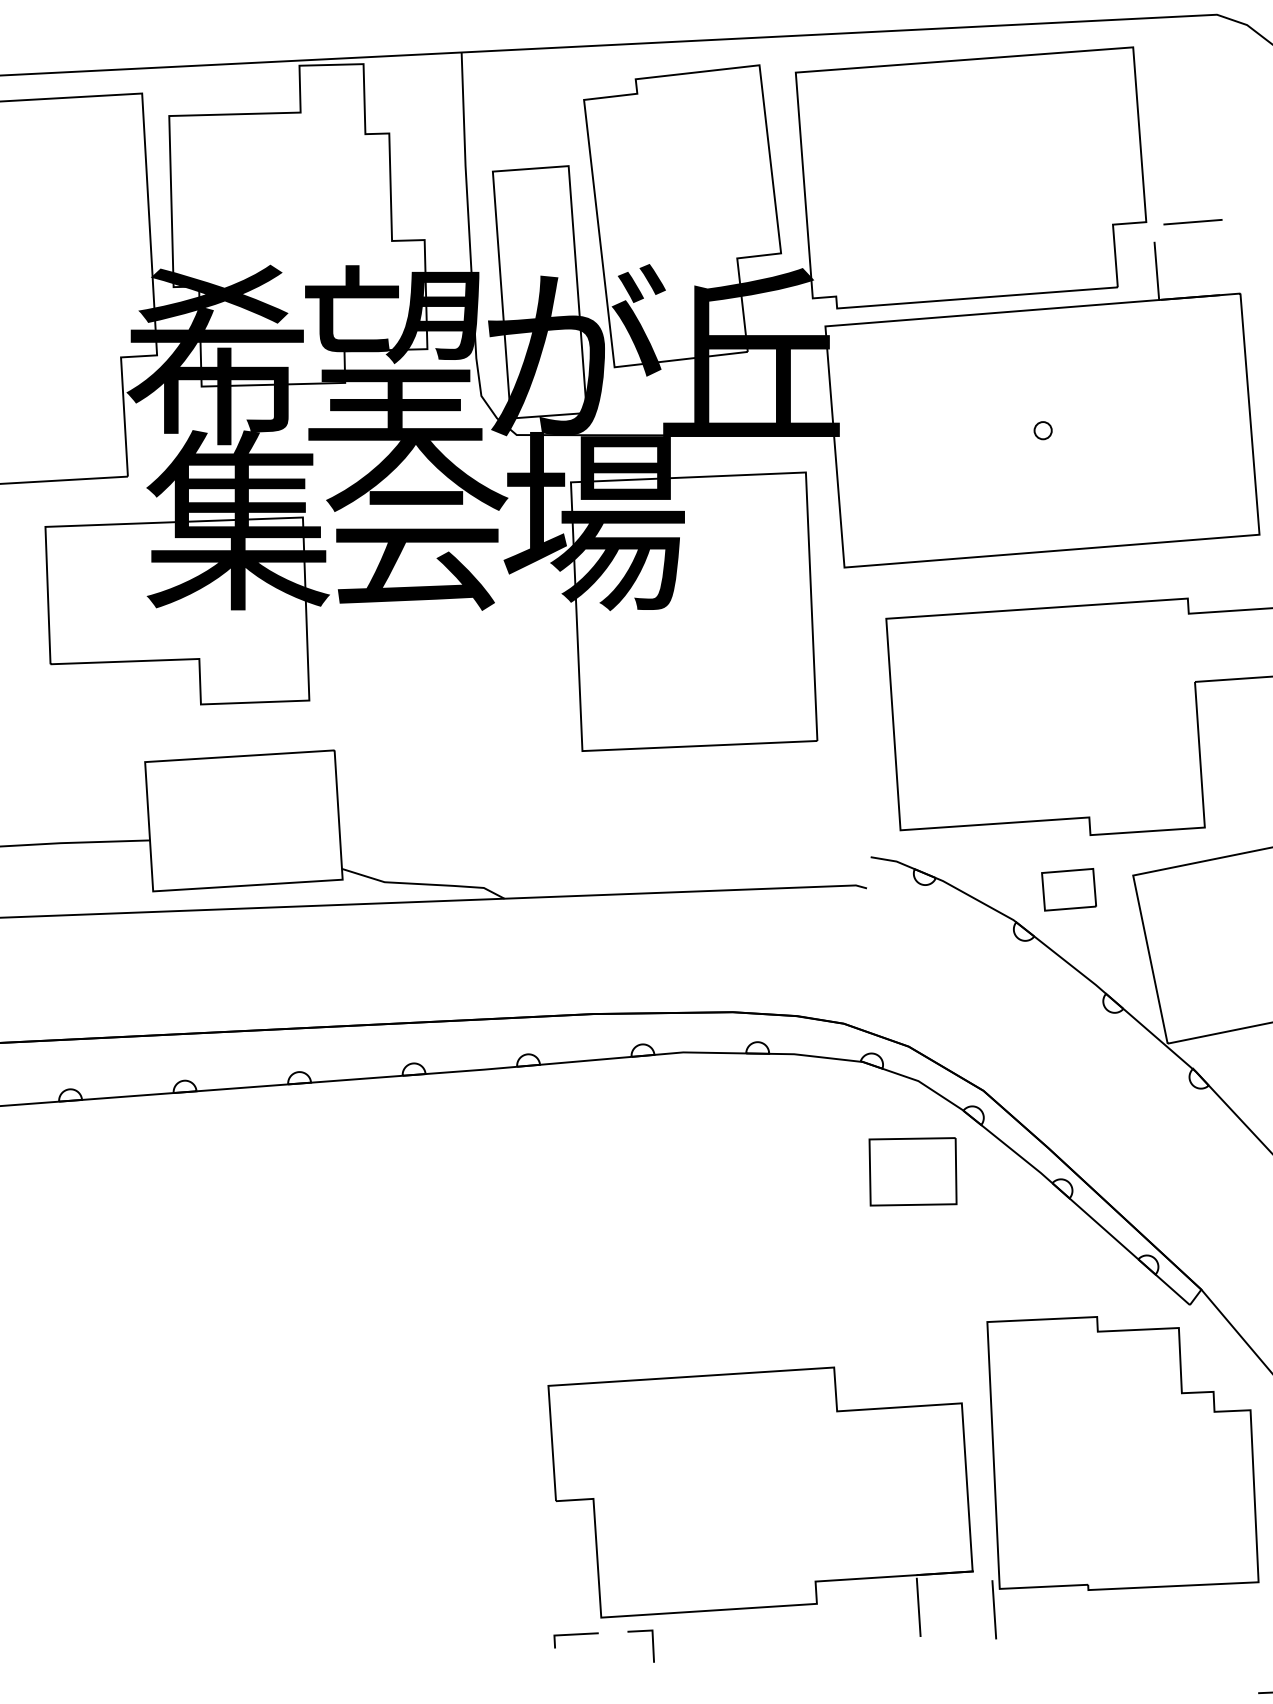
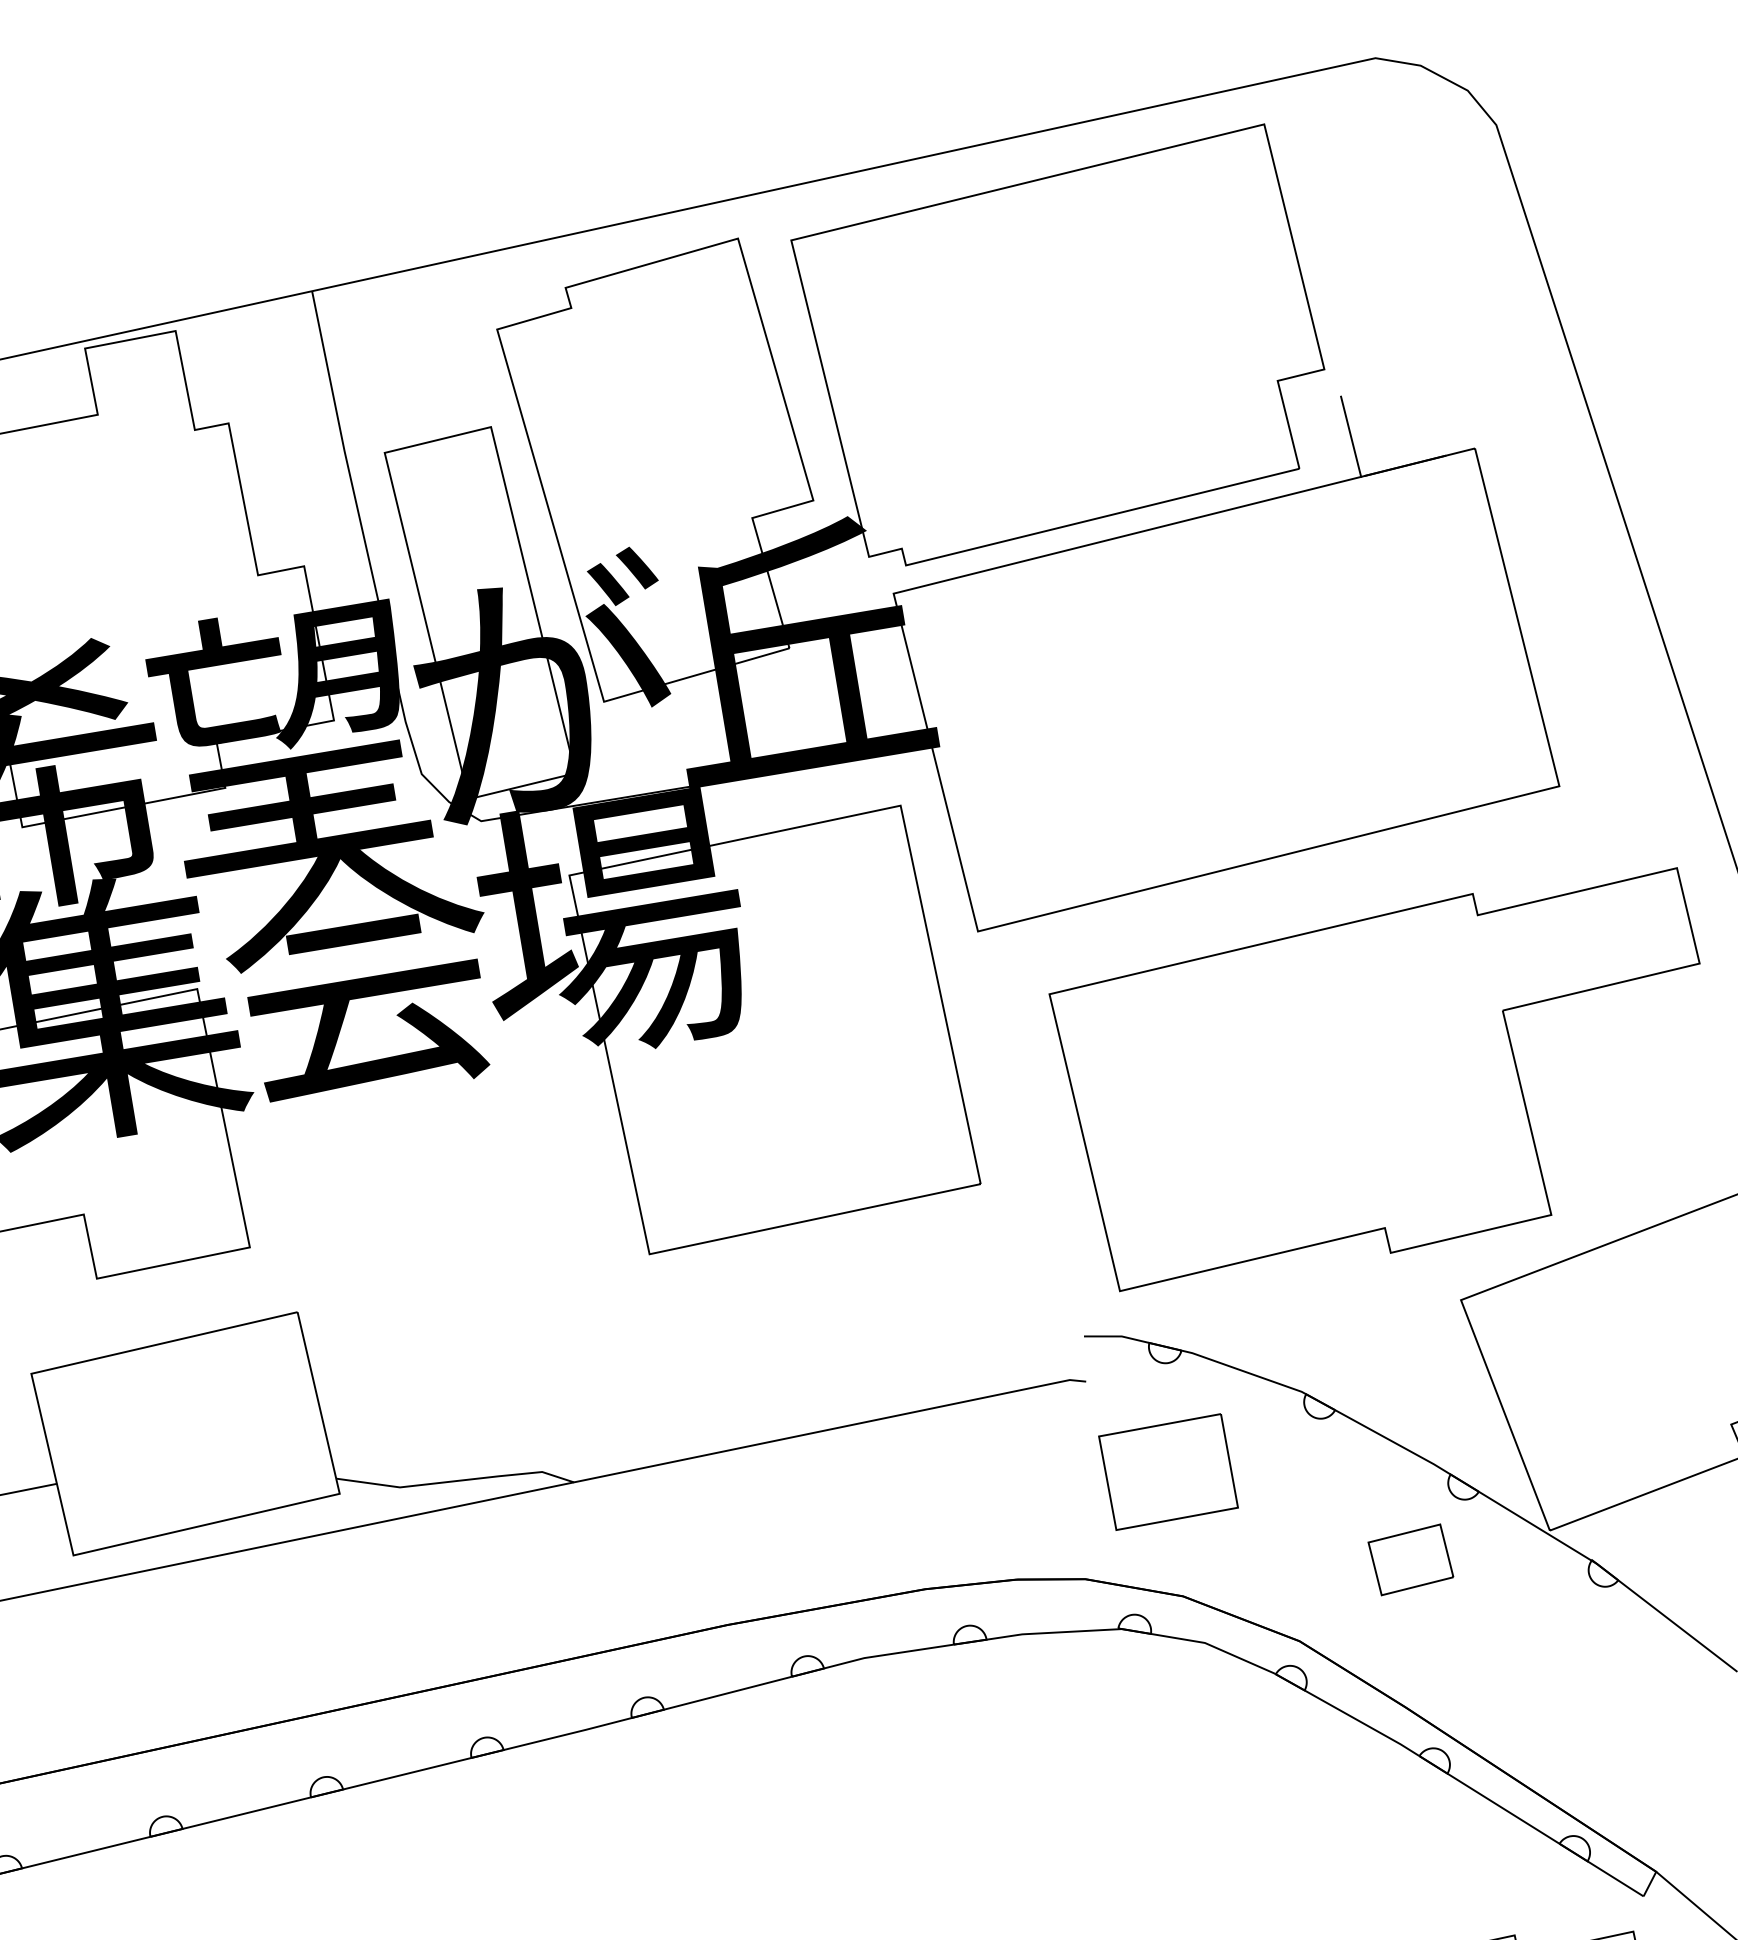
line: (1192, 221) -> (1389, 357), removed
circle: (1042, 430) -> (1226, 689), removed
part: (1068, 889) -> (1410, 1559), moved
part: (912, 1171) -> (1167, 1471), moved

